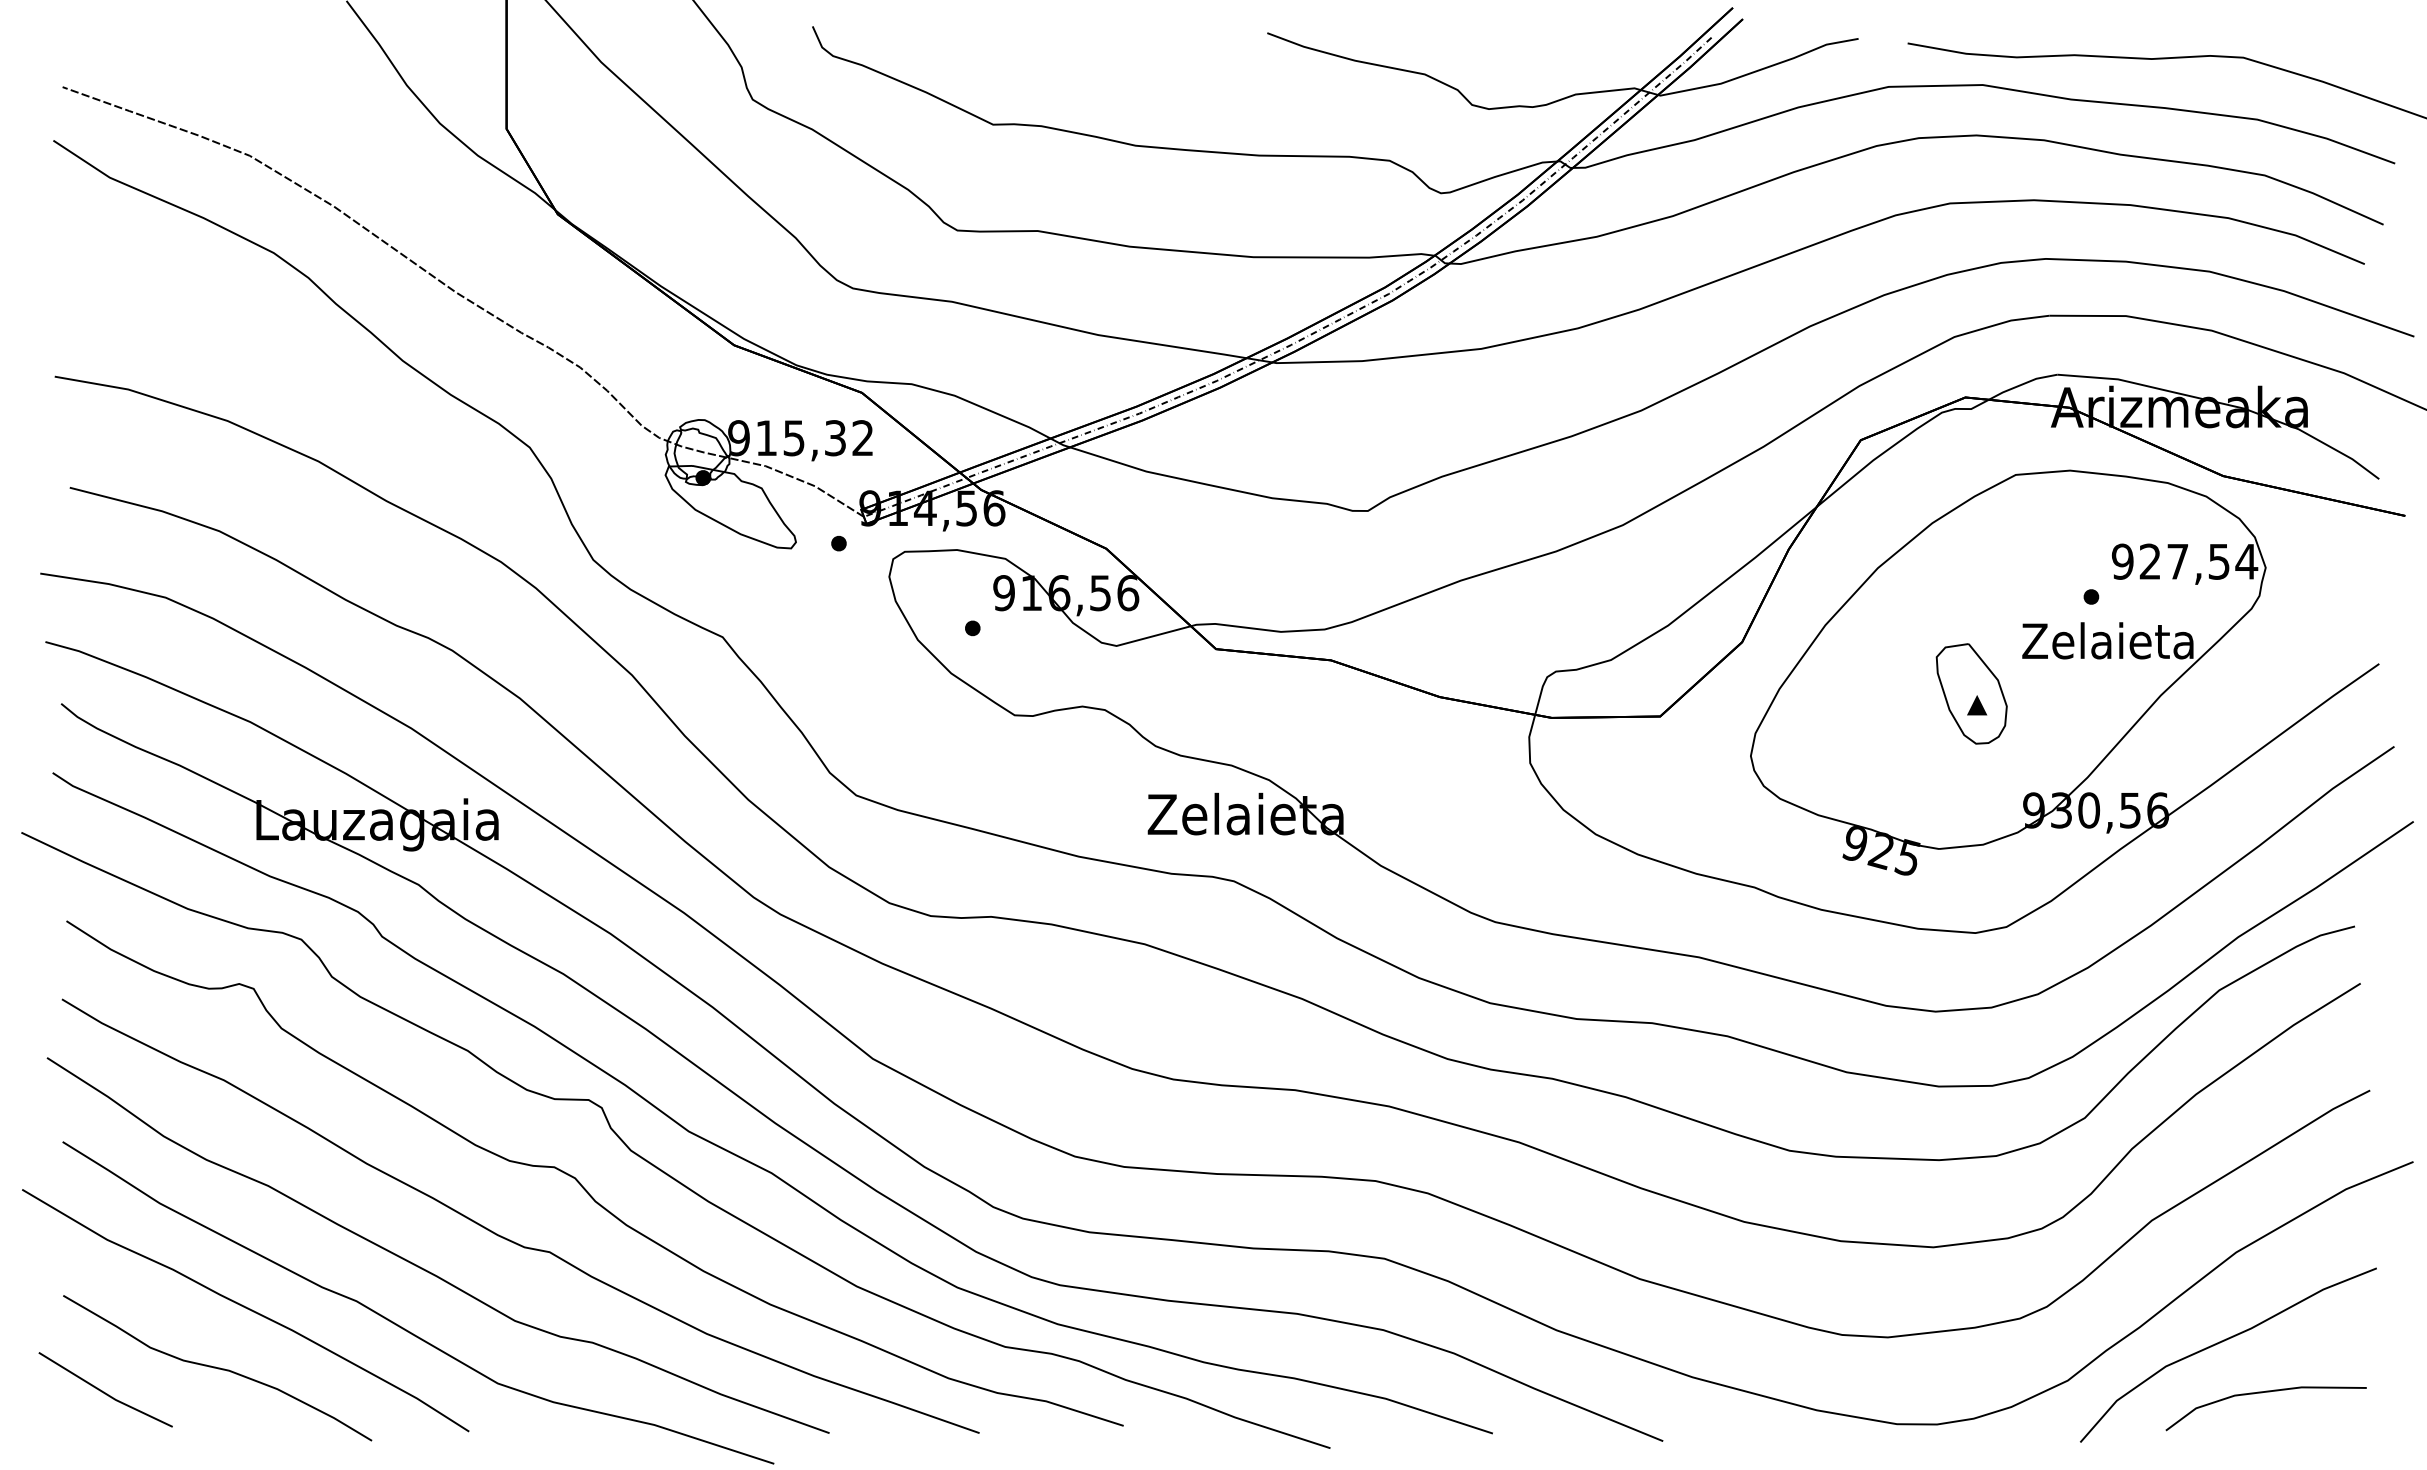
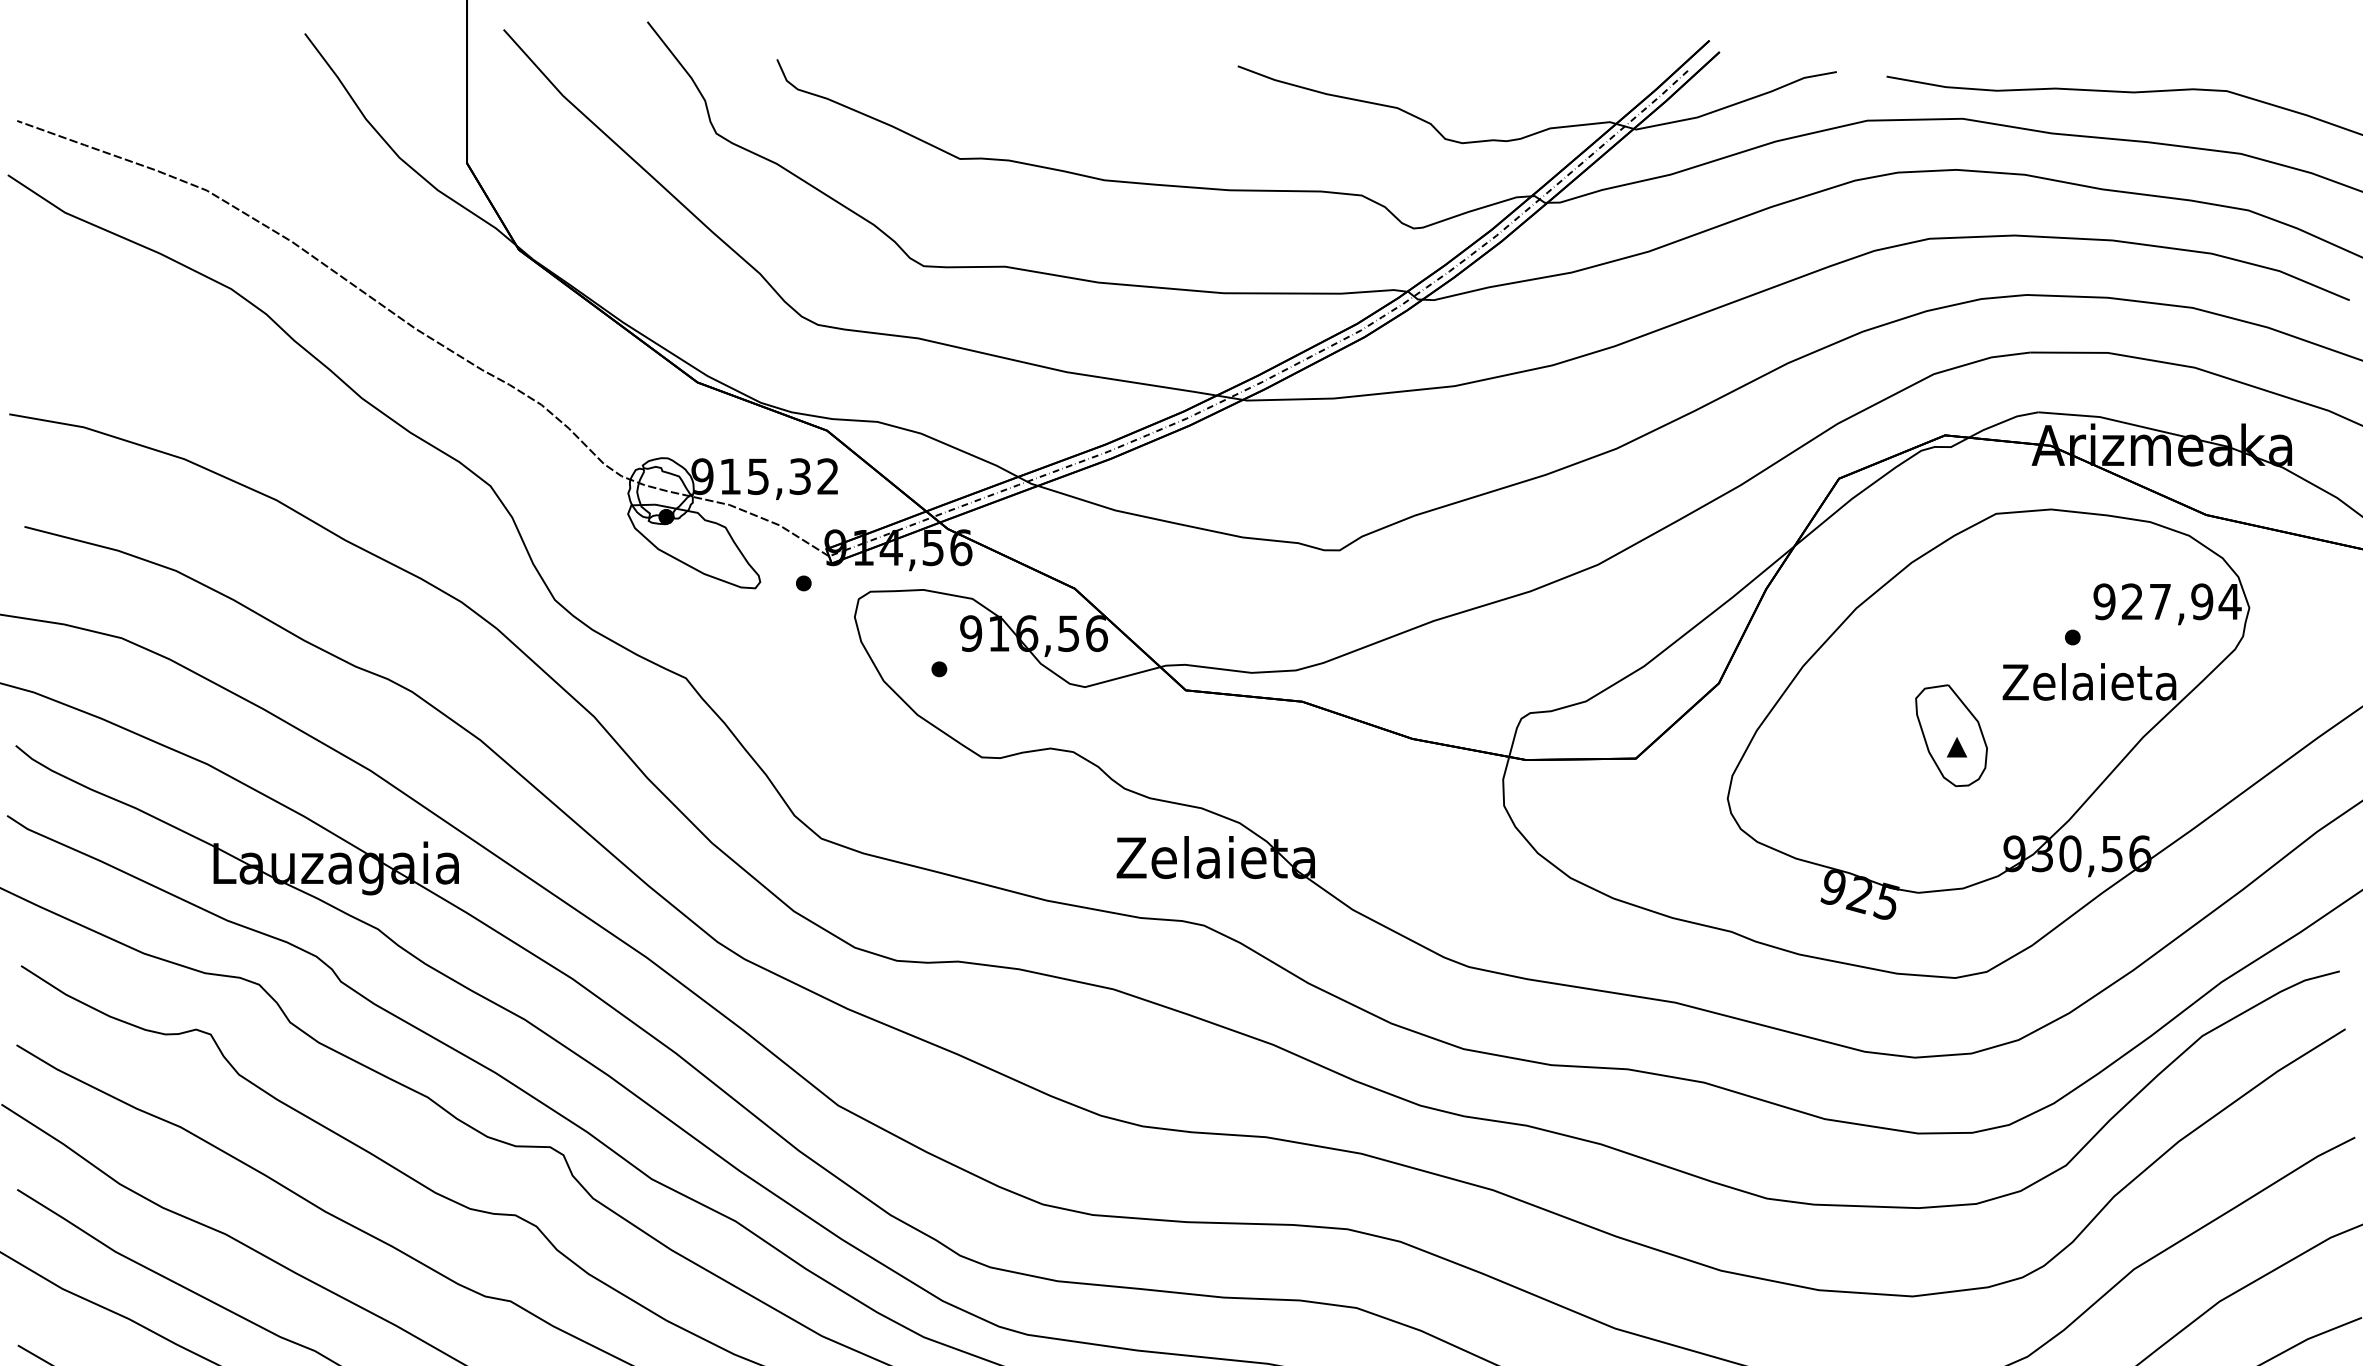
text: (2218, 561) -> (2201, 601), 927,54 -> 927,94

